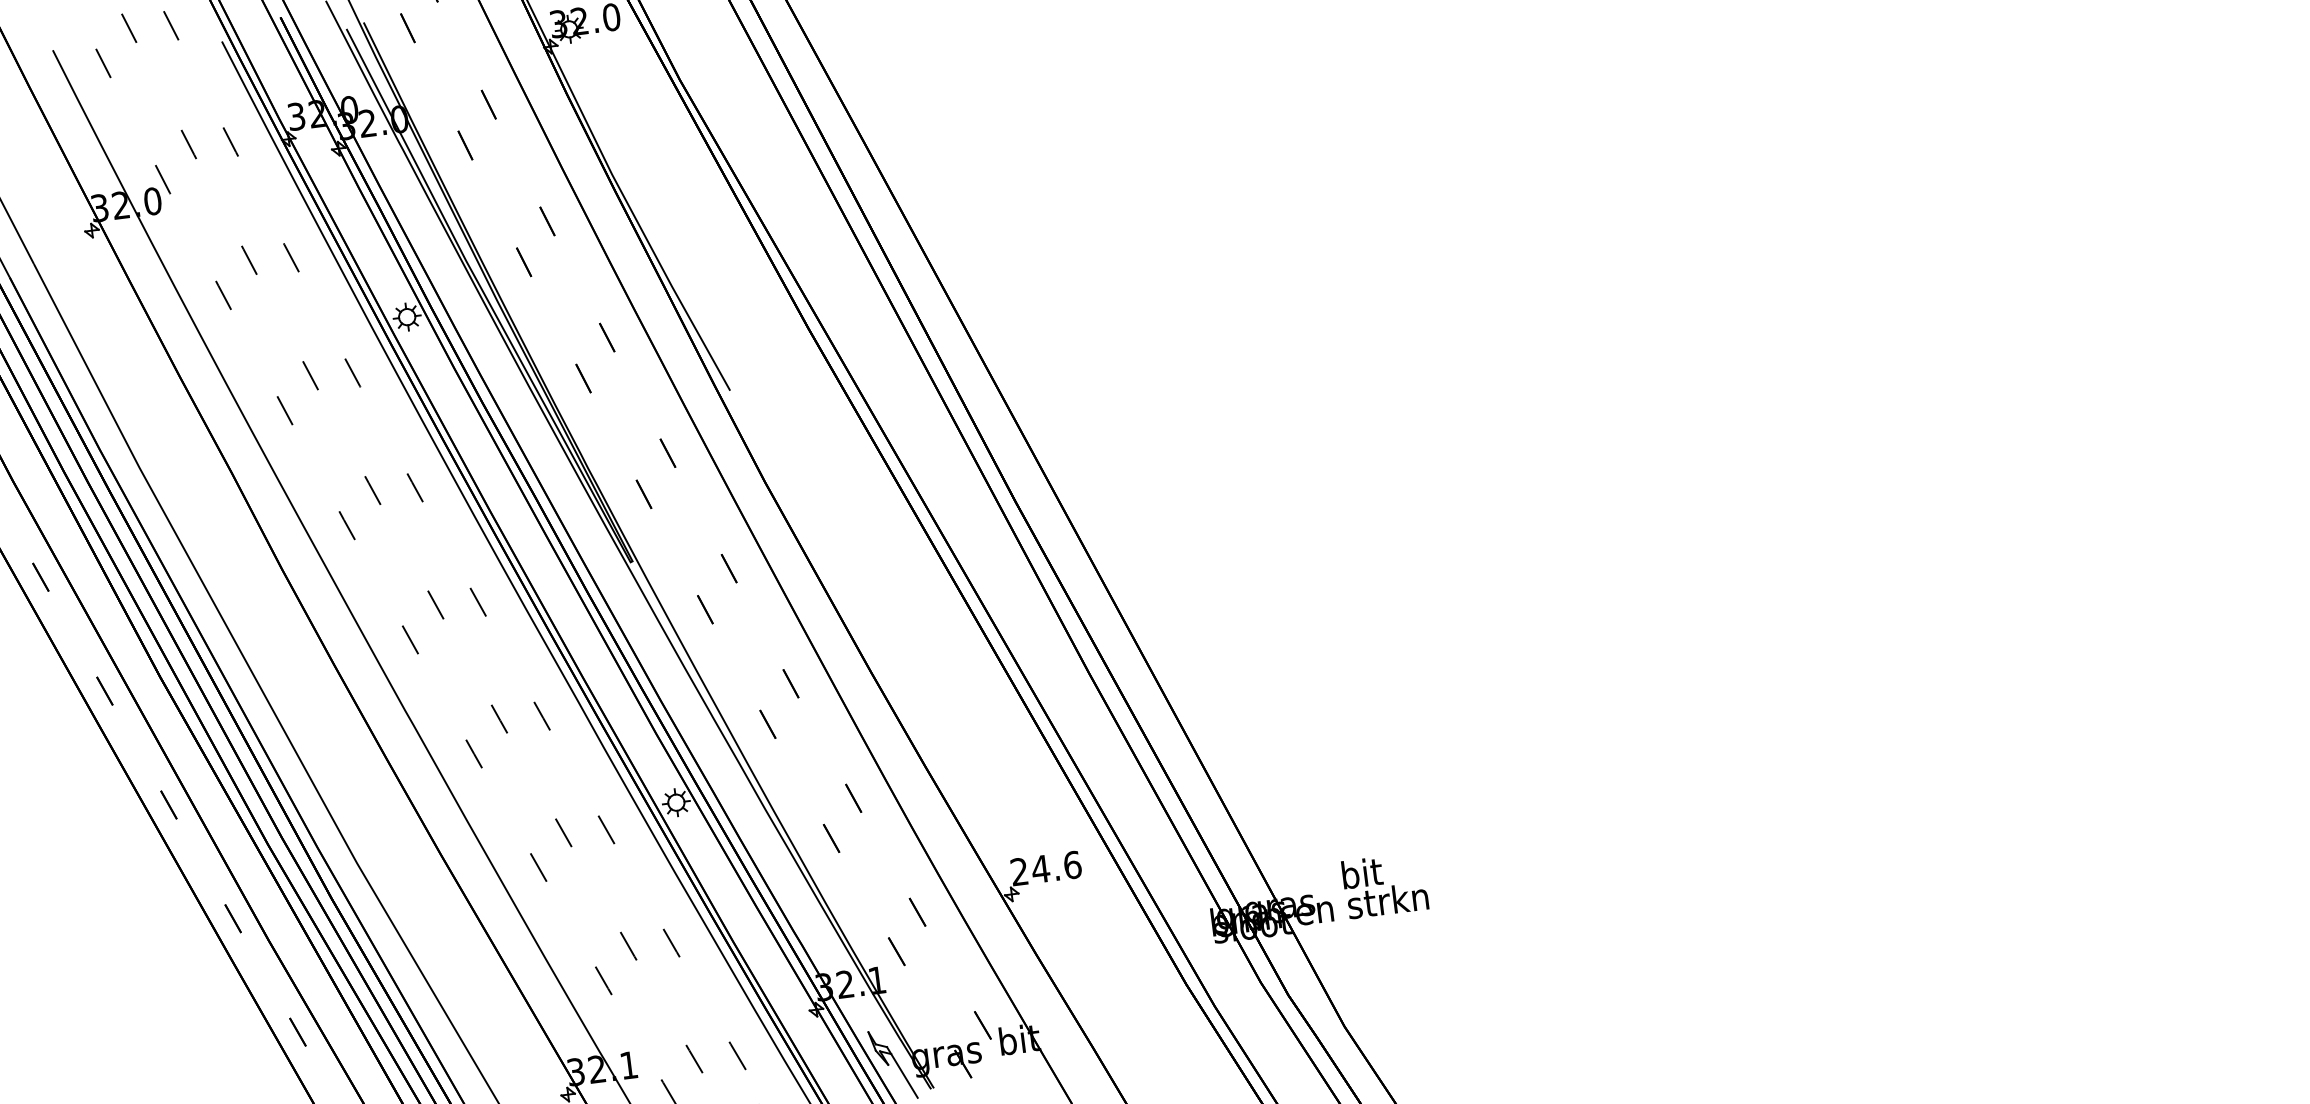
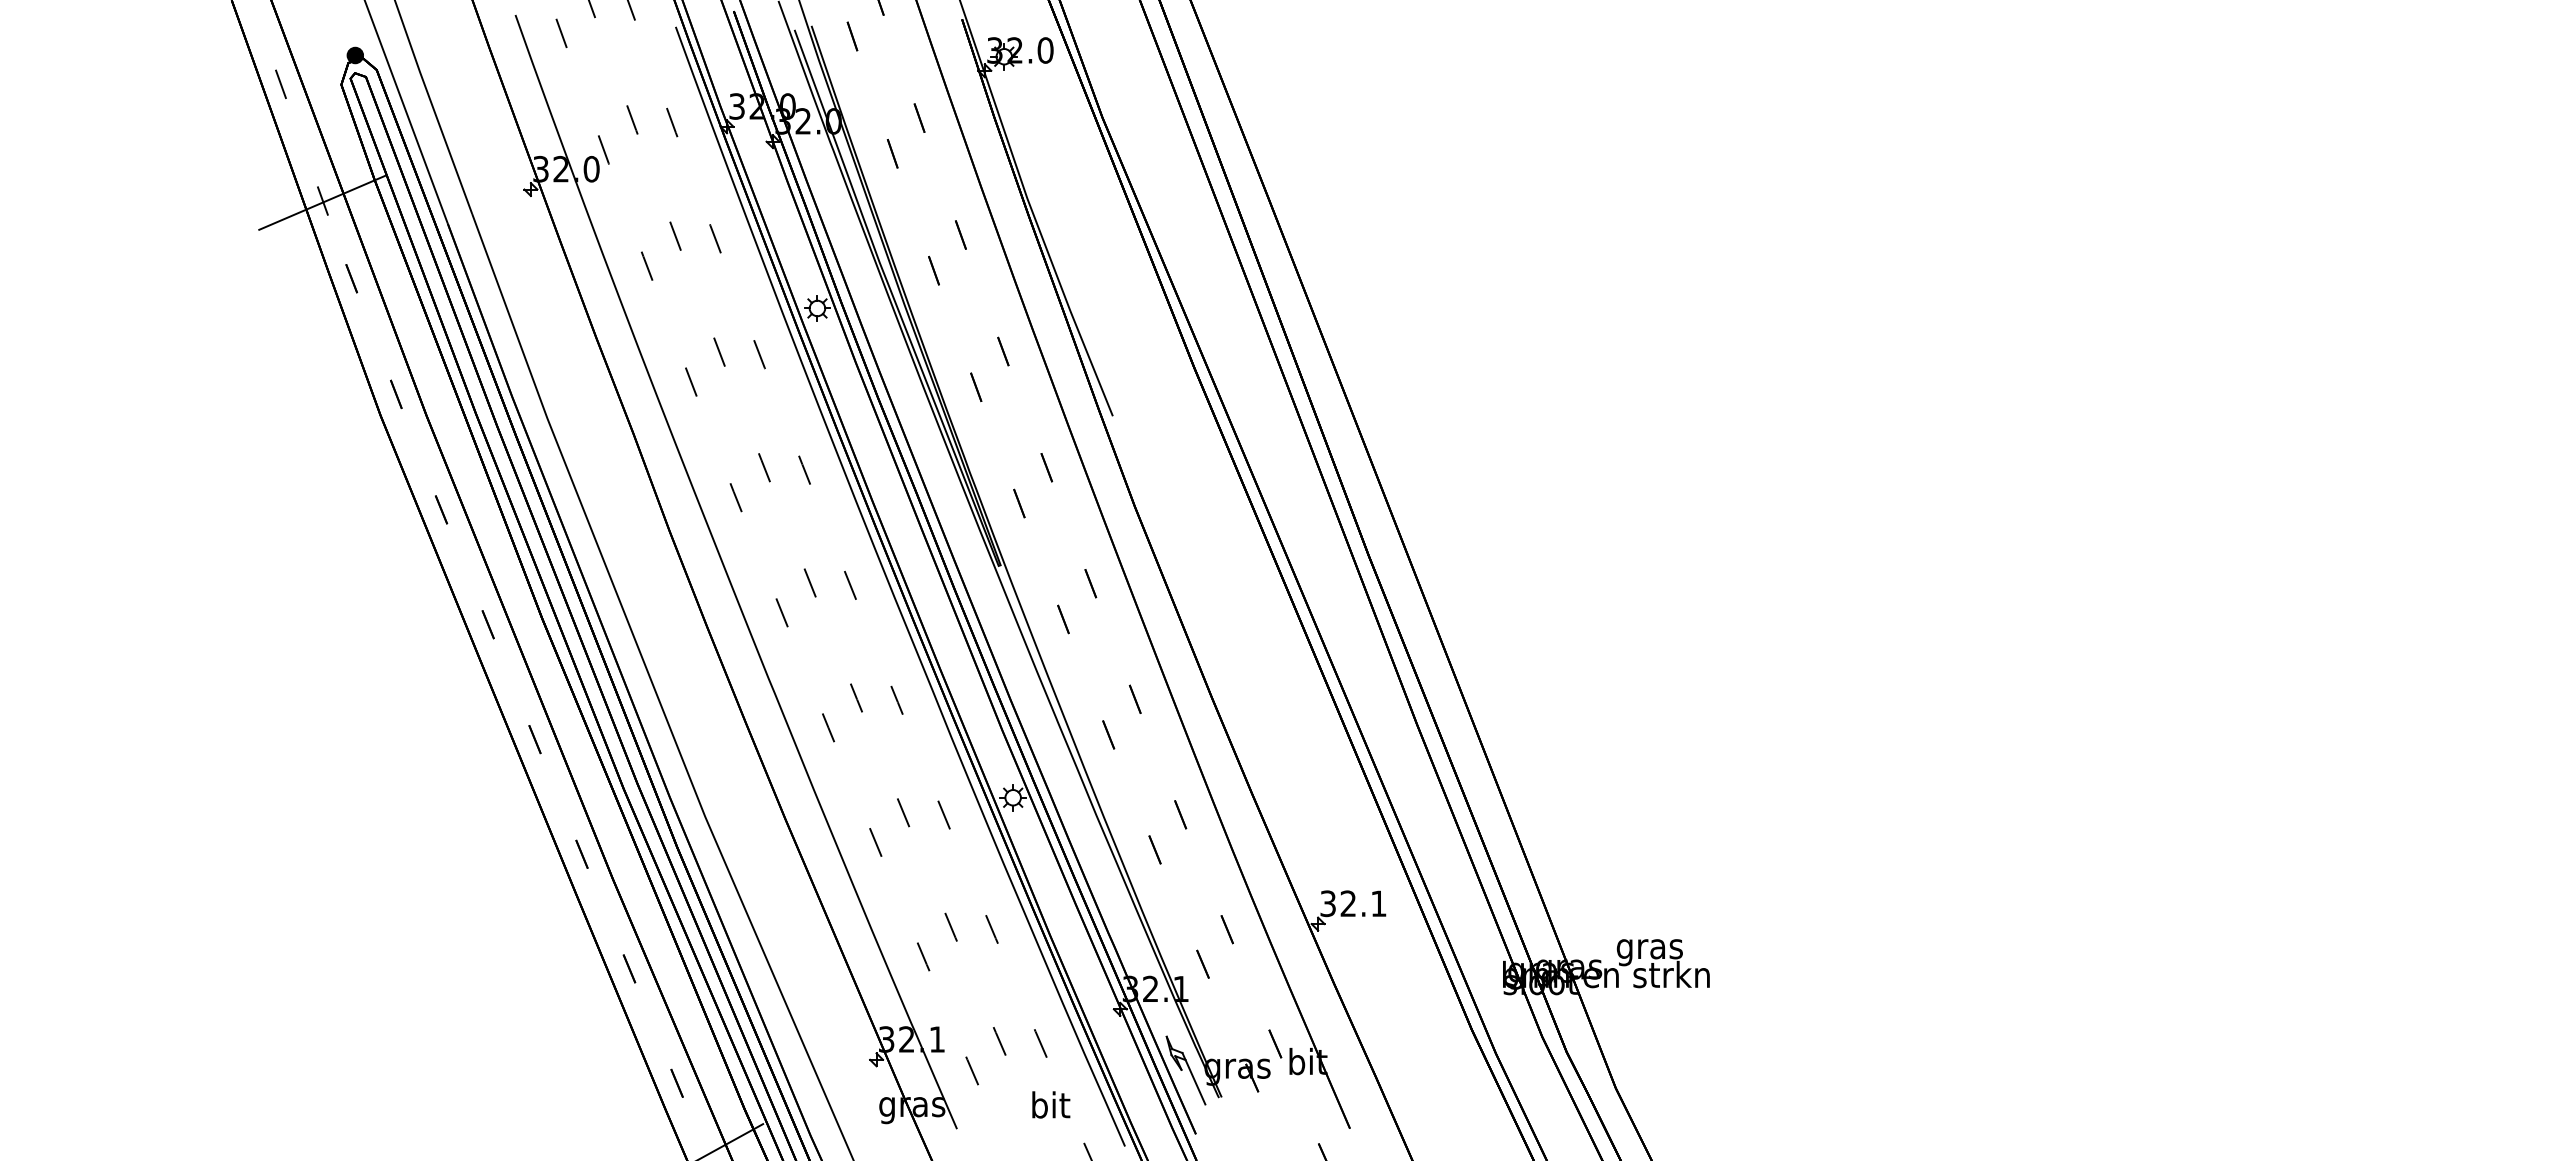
text: (1046, 868) -> (1353, 903), 24.6 -> 32.1
text: (1361, 877) -> (1649, 949), bit -> gras

